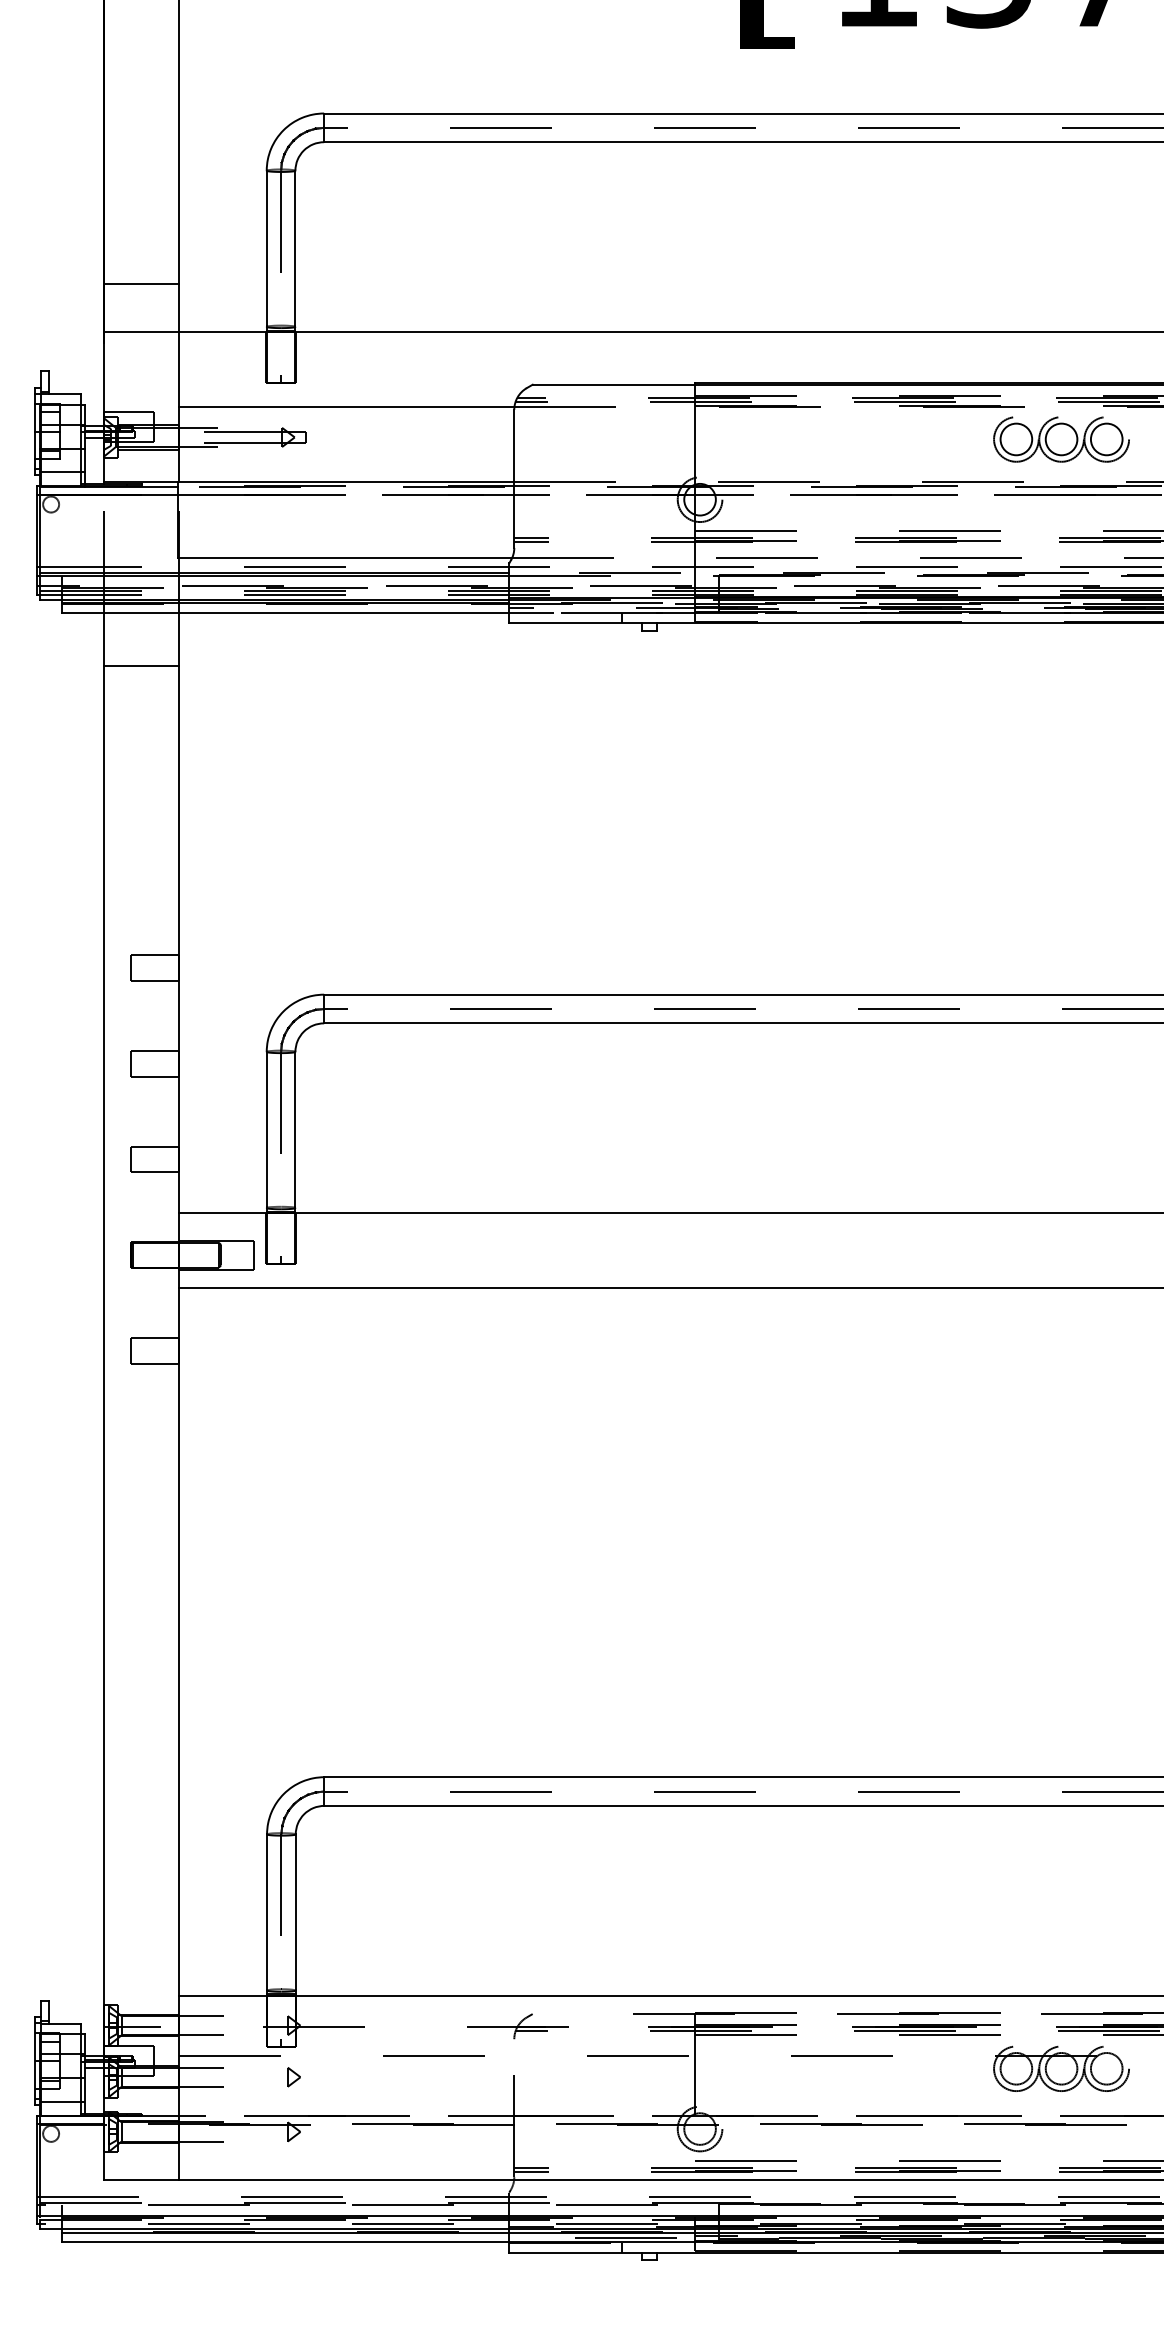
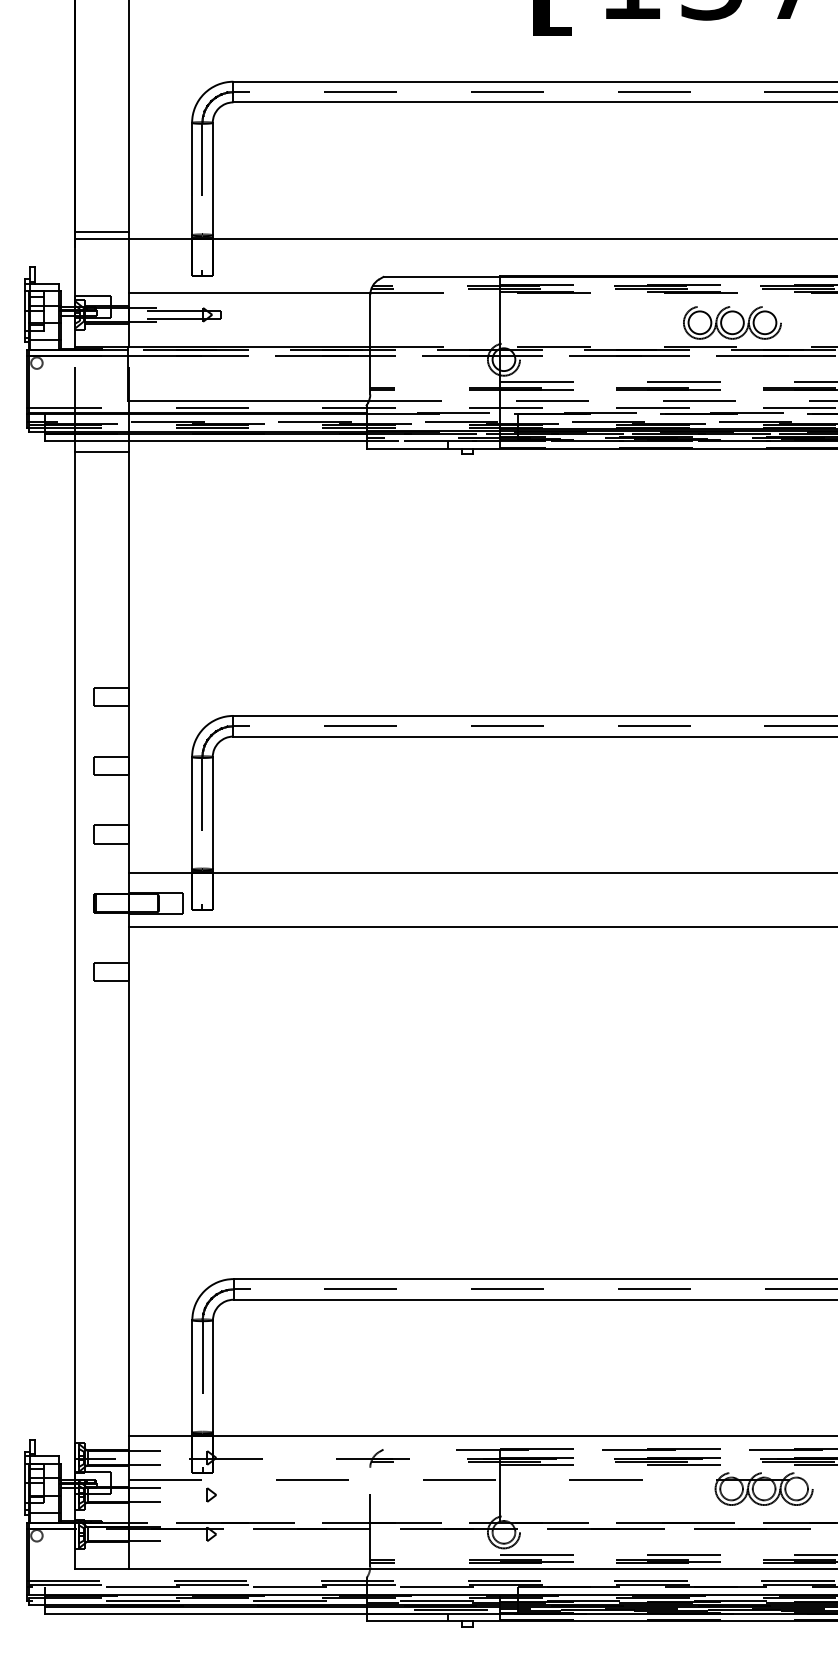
line: (140, 284) -> (101, 232), moved
part: (1061, 439) -> (732, 322), moved
line: (140, 665) -> (101, 451), moved

